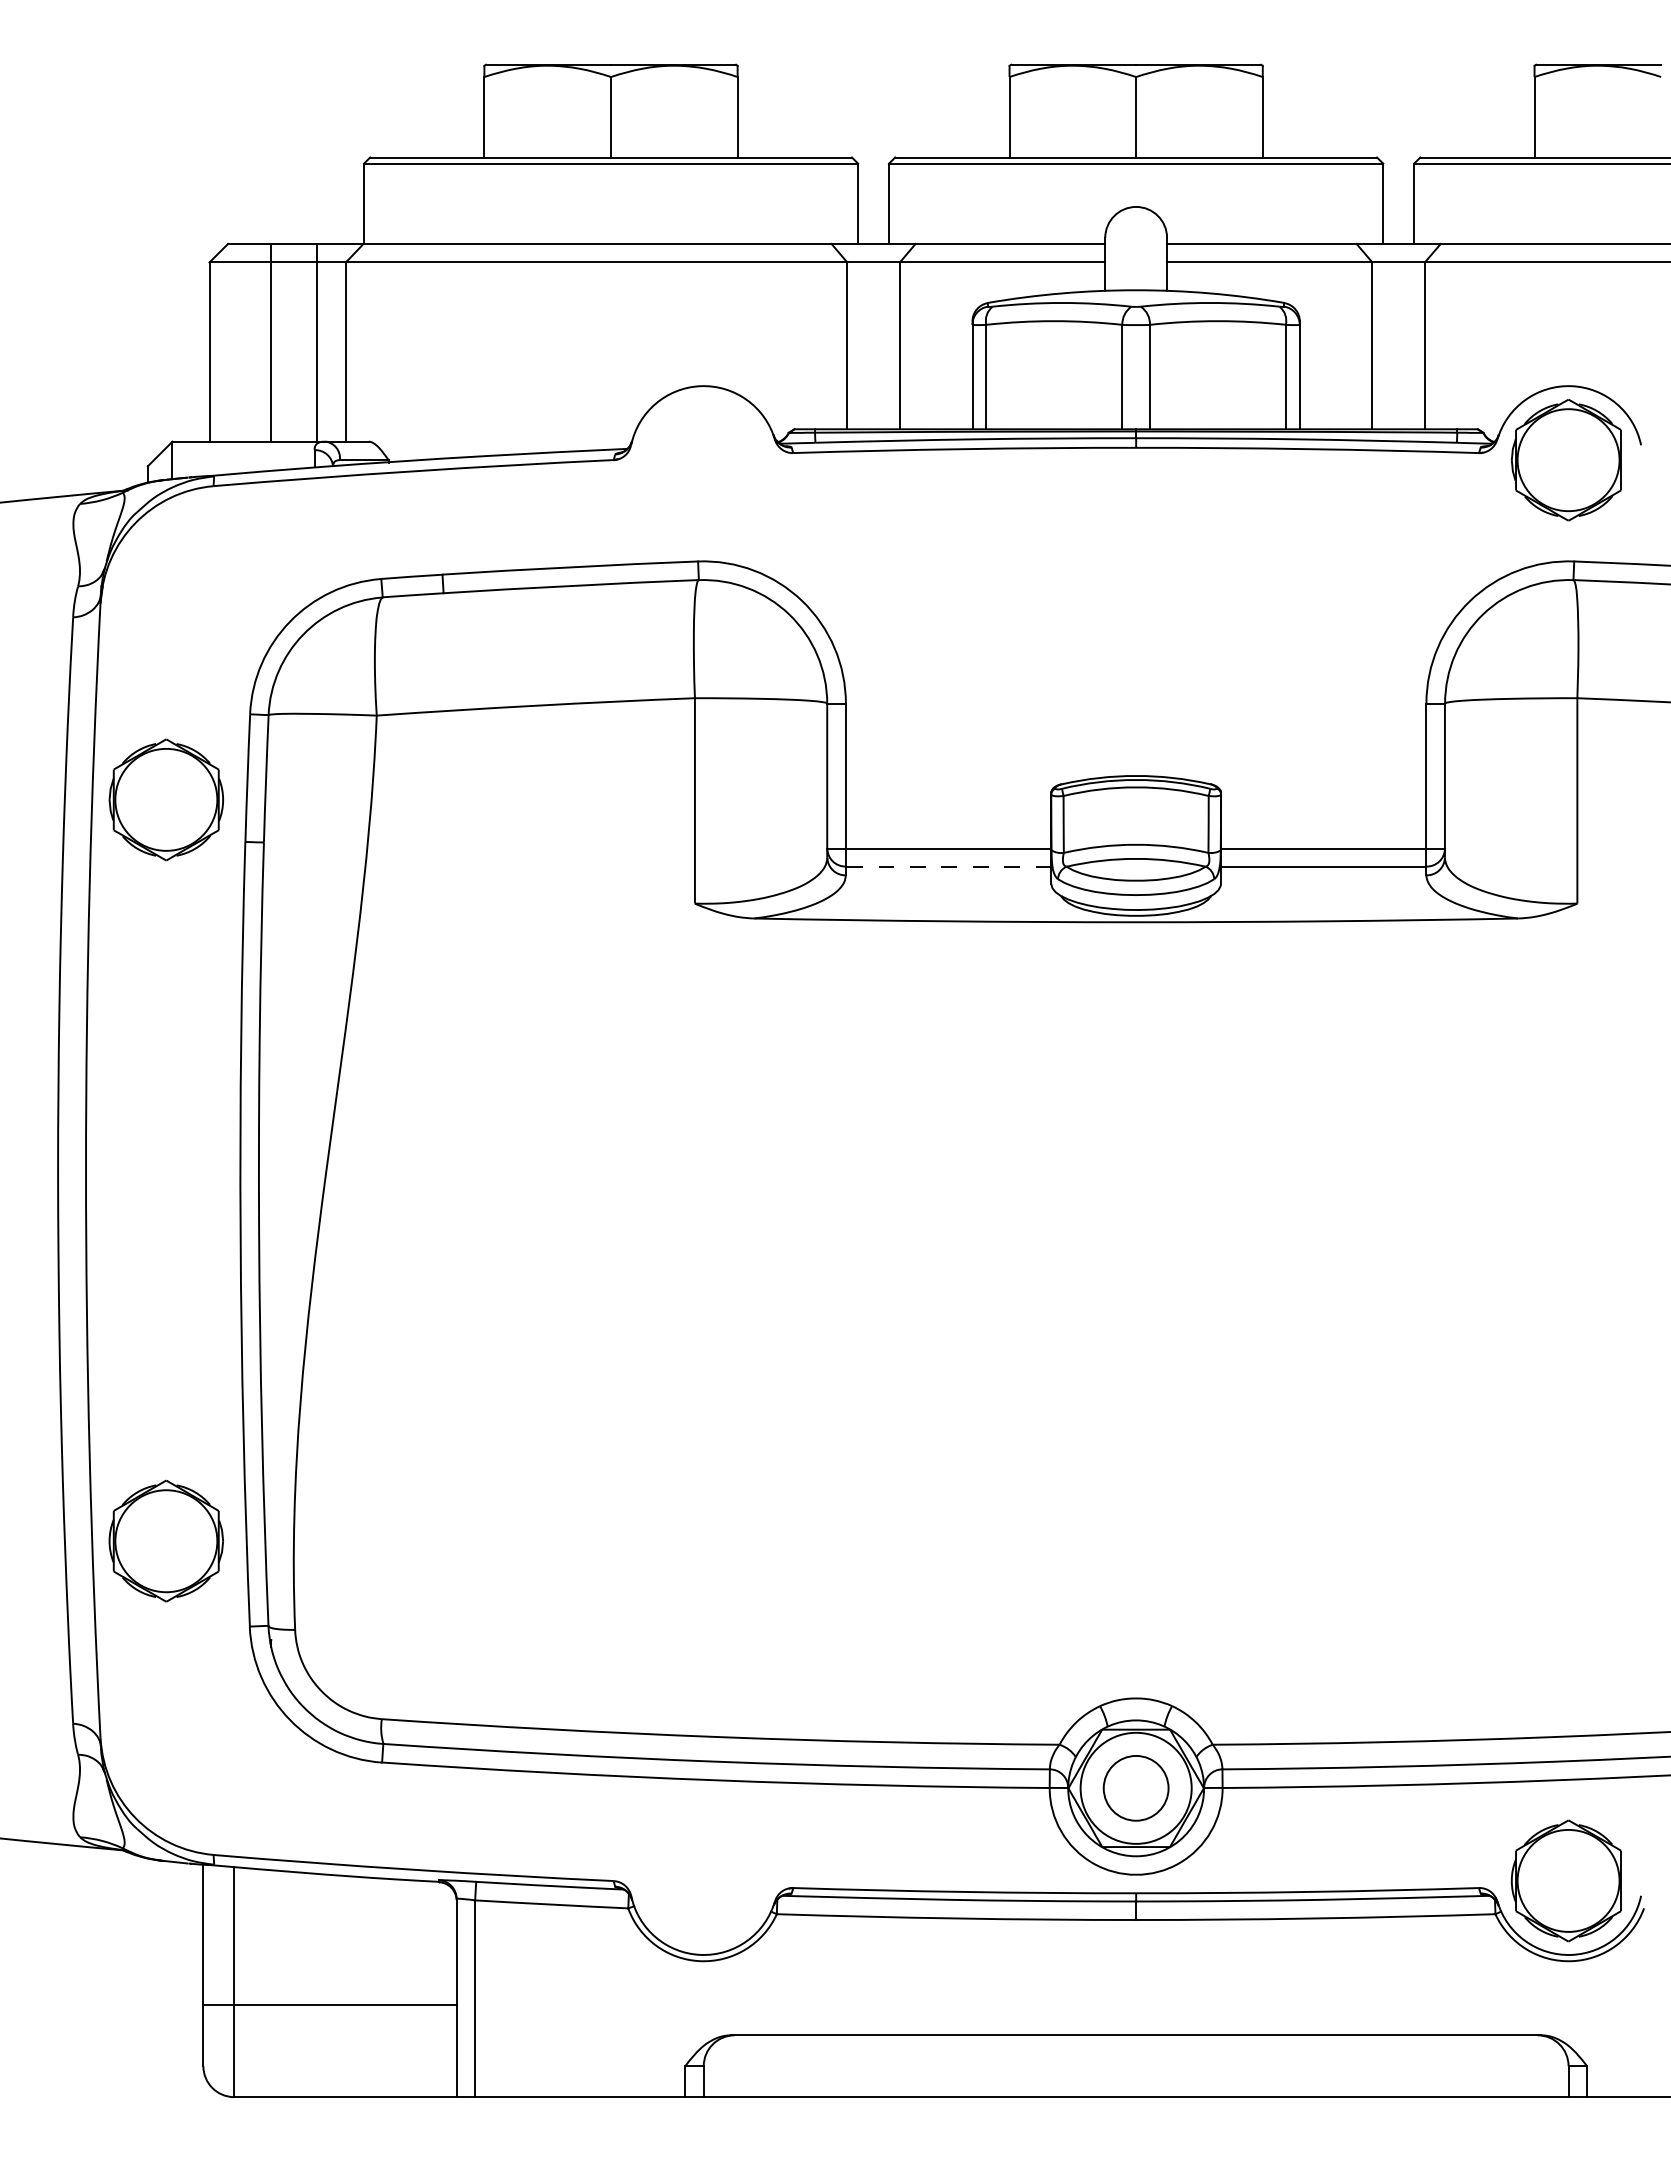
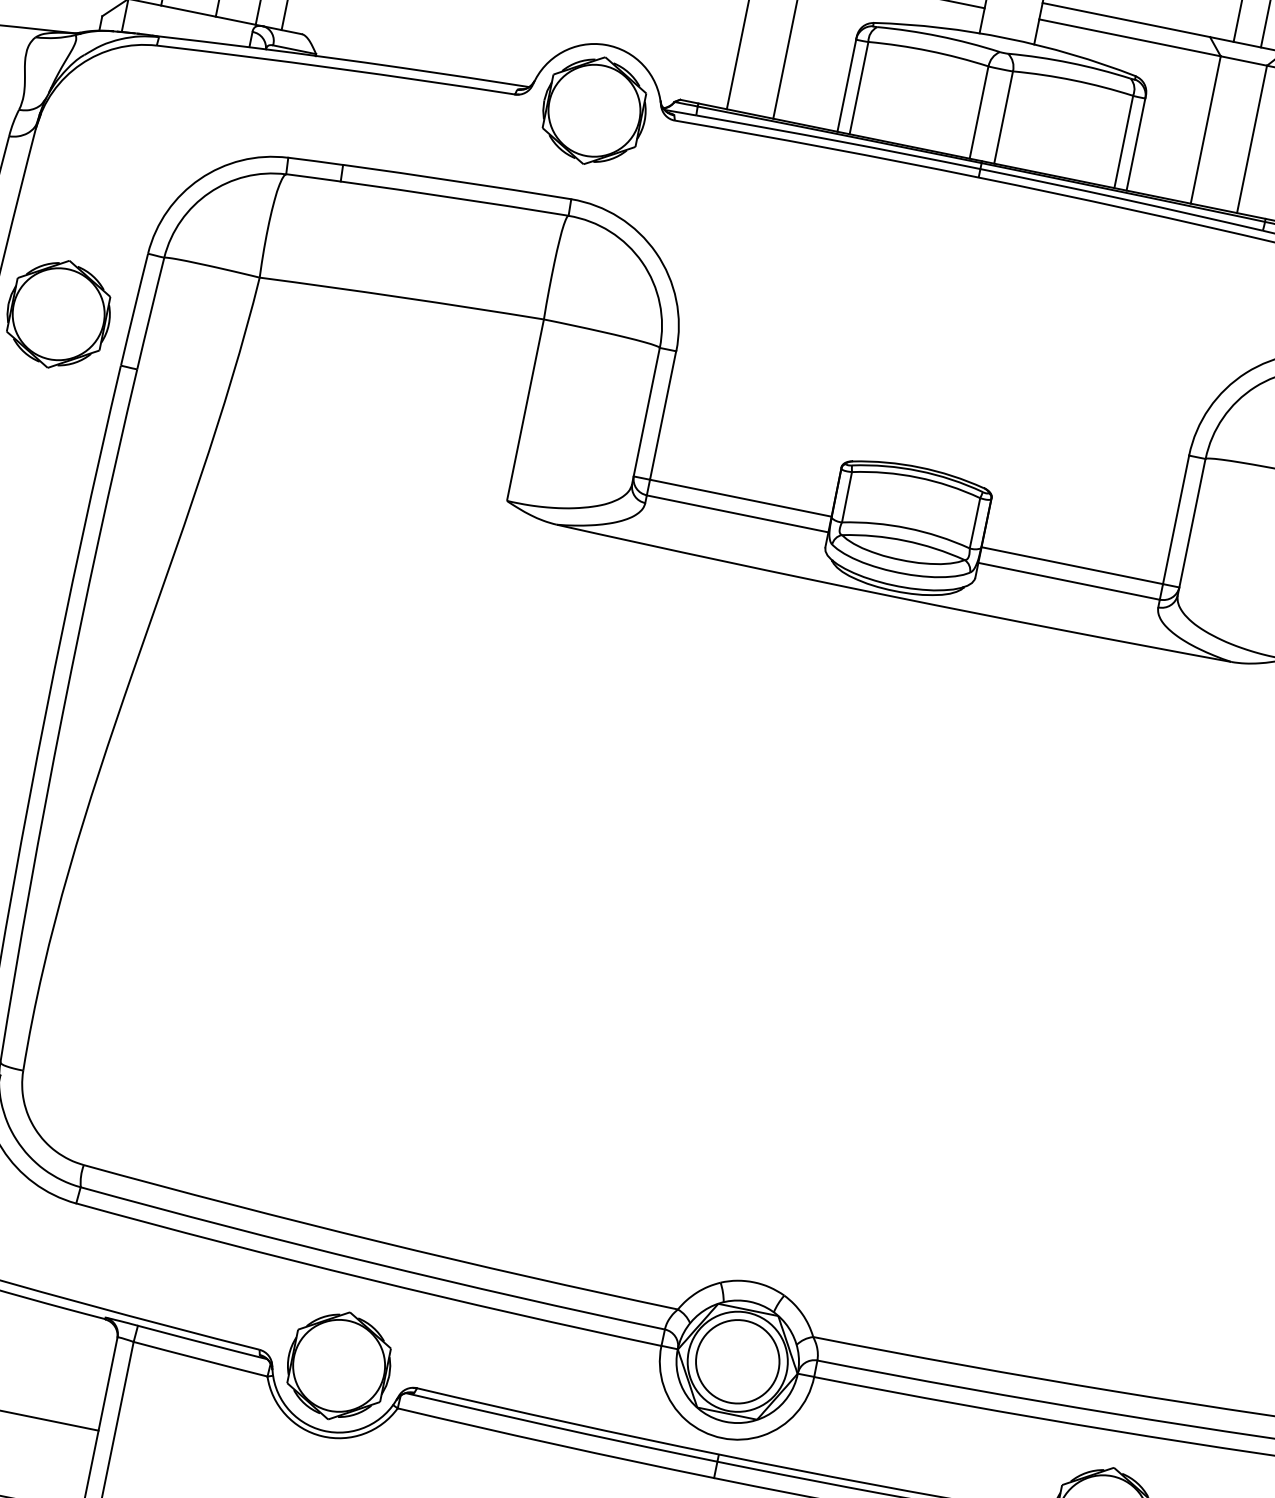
part: (703, 460) -> (594, 110), added
line: (948, 866) -> (737, 513), dashed -> solid
circle: (1135, 1788) -> (737, 1361), size x1.43
part: (703, 1880) -> (338, 1365), added

